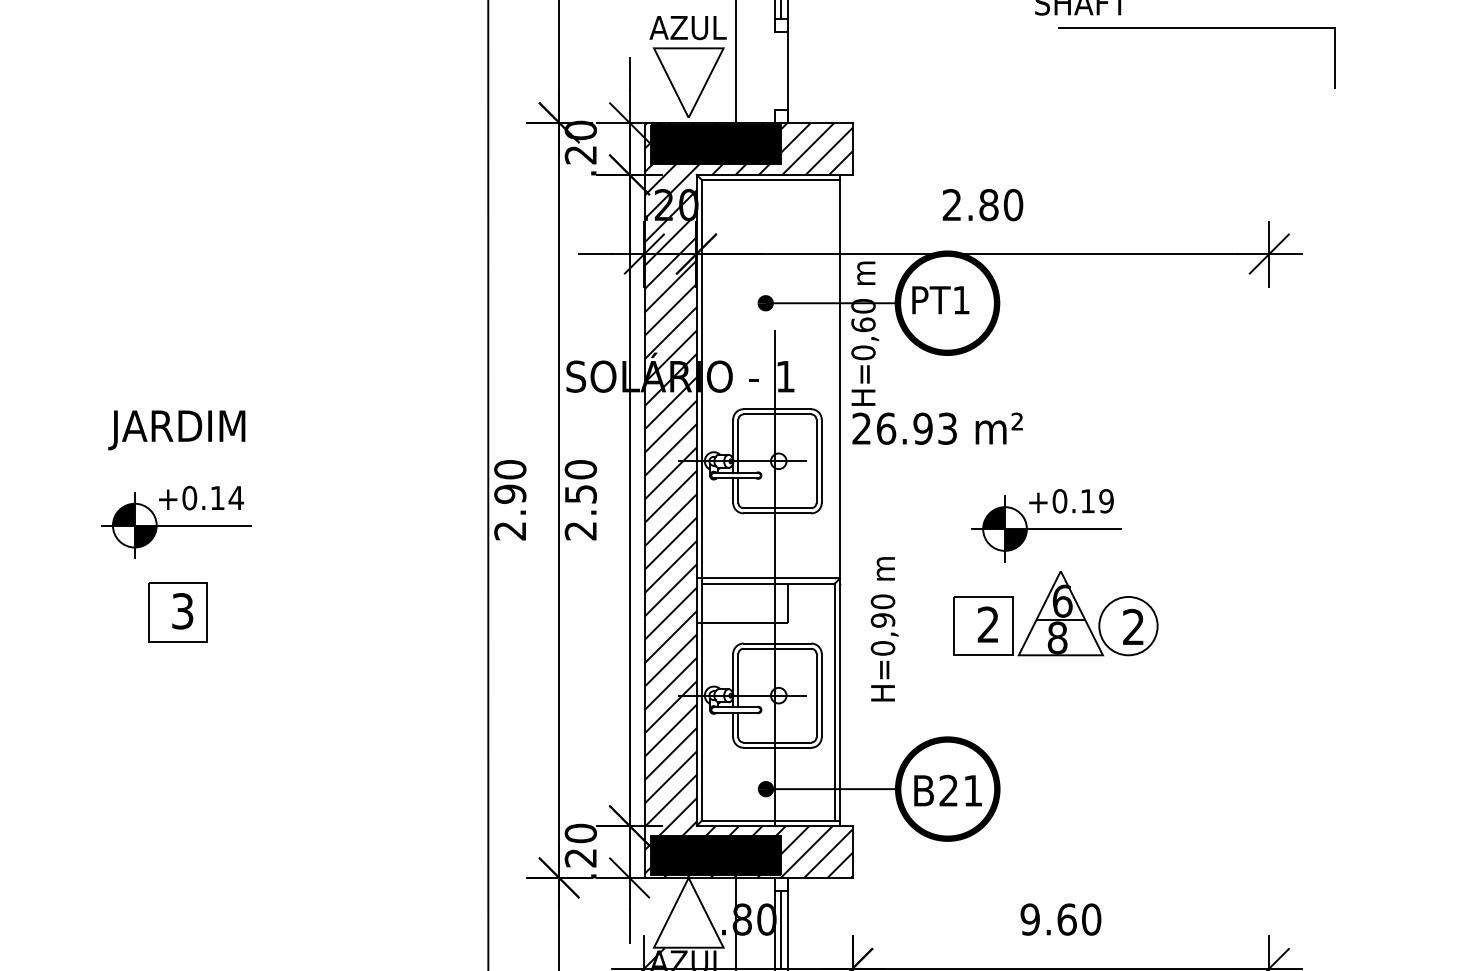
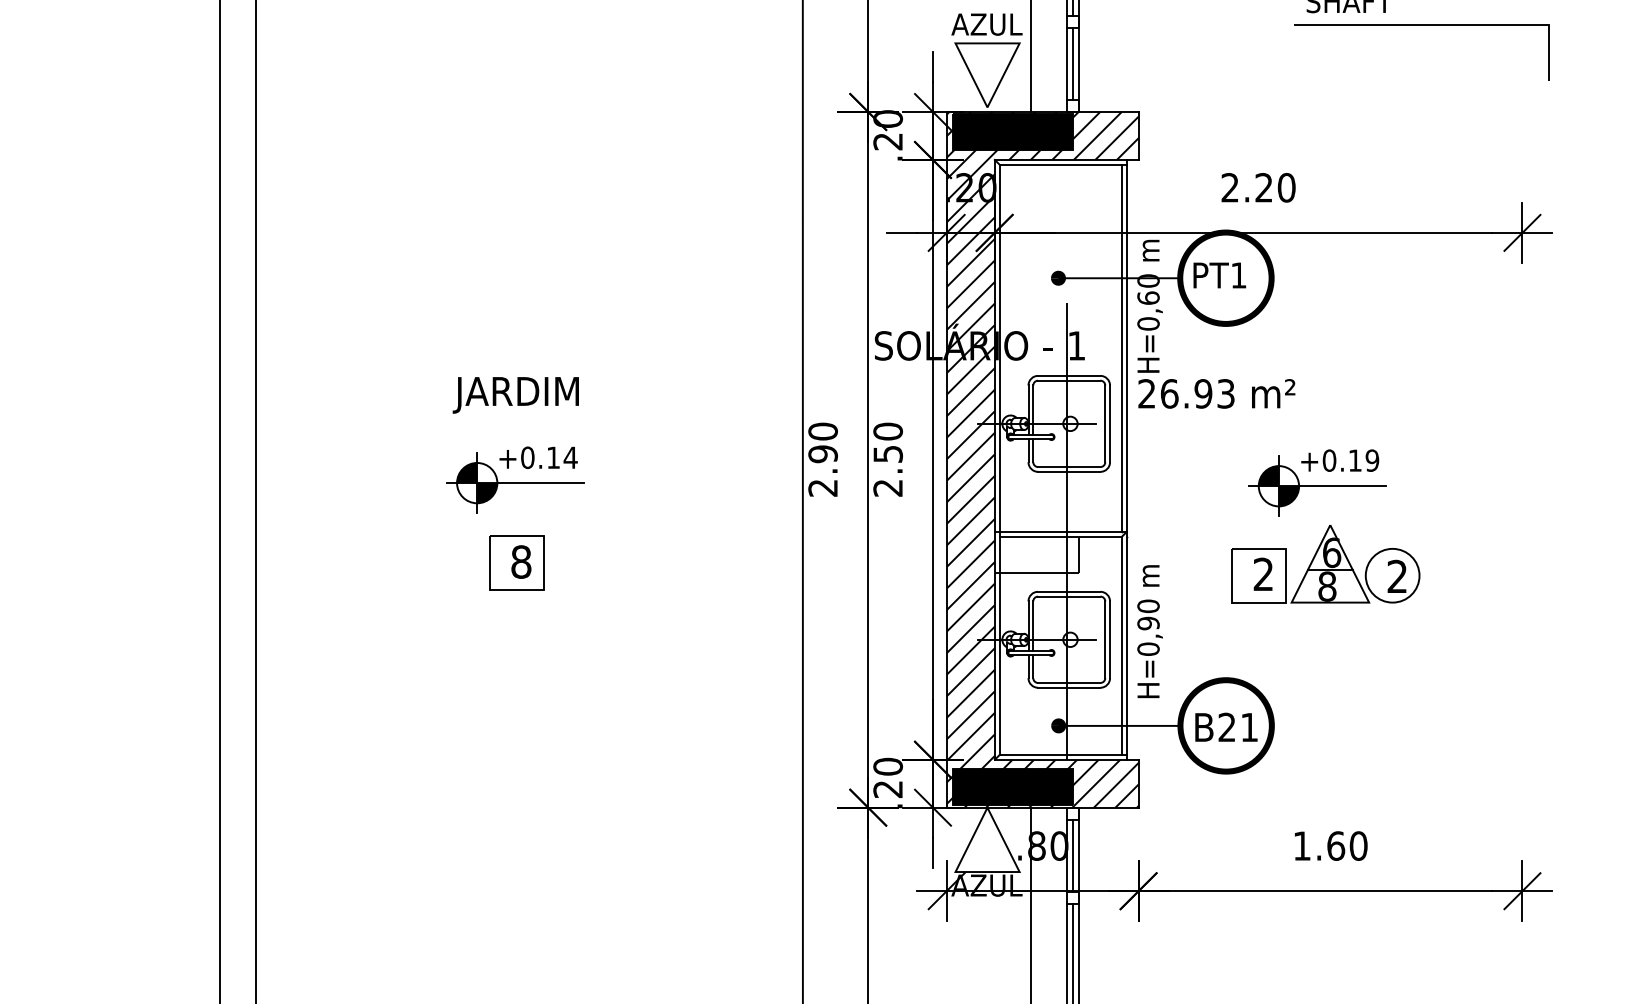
line: (1196, 28) -> (1421, 25), moved
line: (774, 71) -> (1066, 64), added
line: (780, 71) -> (1072, 64), added
text: (988, 204) -> (1263, 187), 2.80 -> 2.20
line: (835, 378) -> (1122, 347), added
text: (182, 610) -> (521, 561), 3 -> 8
text: (884, 629) -> (1149, 631), moved
text: (1029, 918) -> (1301, 845), 9.60 -> 1.60

